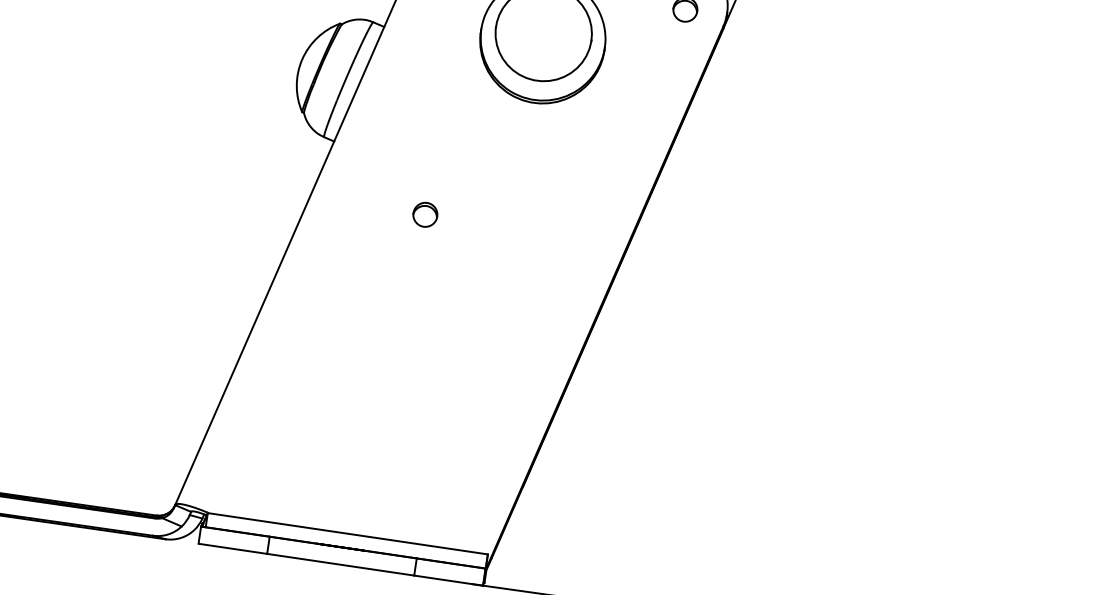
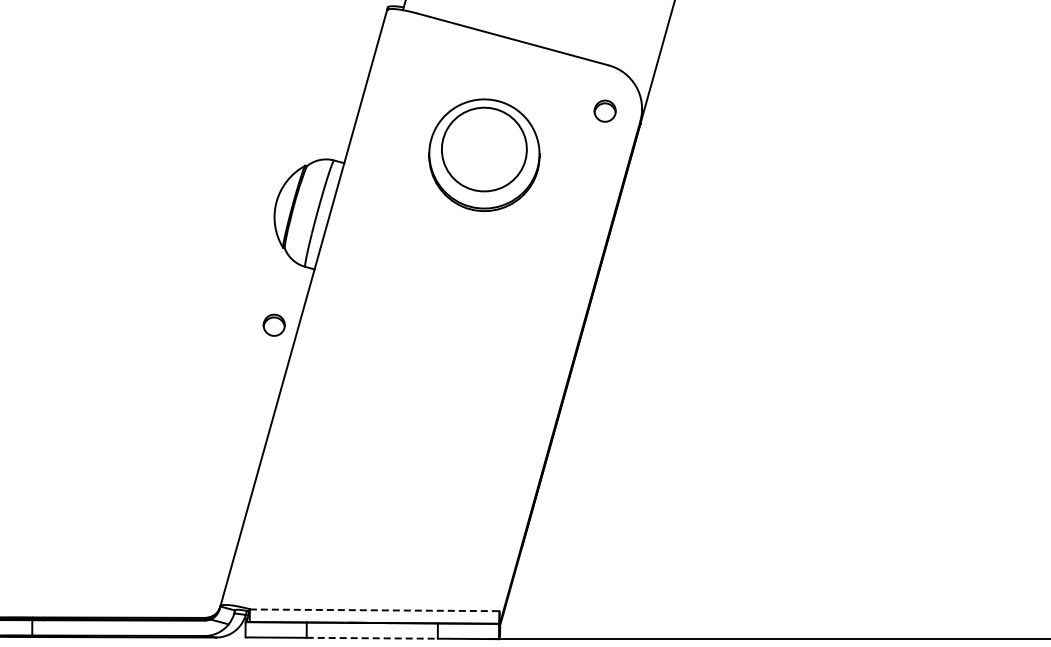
part: (424, 213) -> (273, 324), moved
line: (347, 533) -> (374, 610), solid -> dashed
line: (340, 565) -> (372, 638), solid -> dashed

